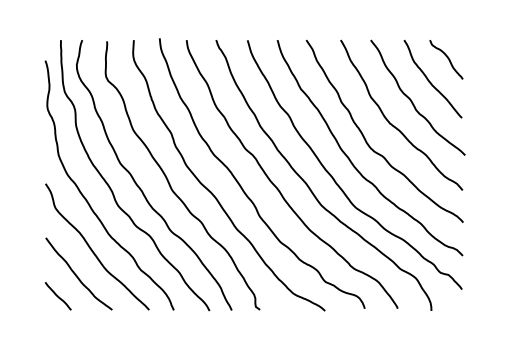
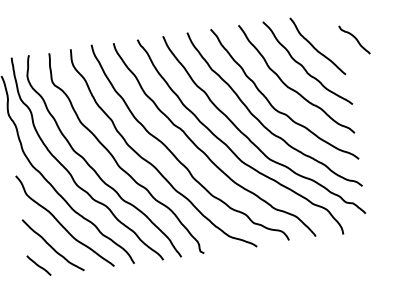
curve: (447, 58) -> (355, 38), moved

